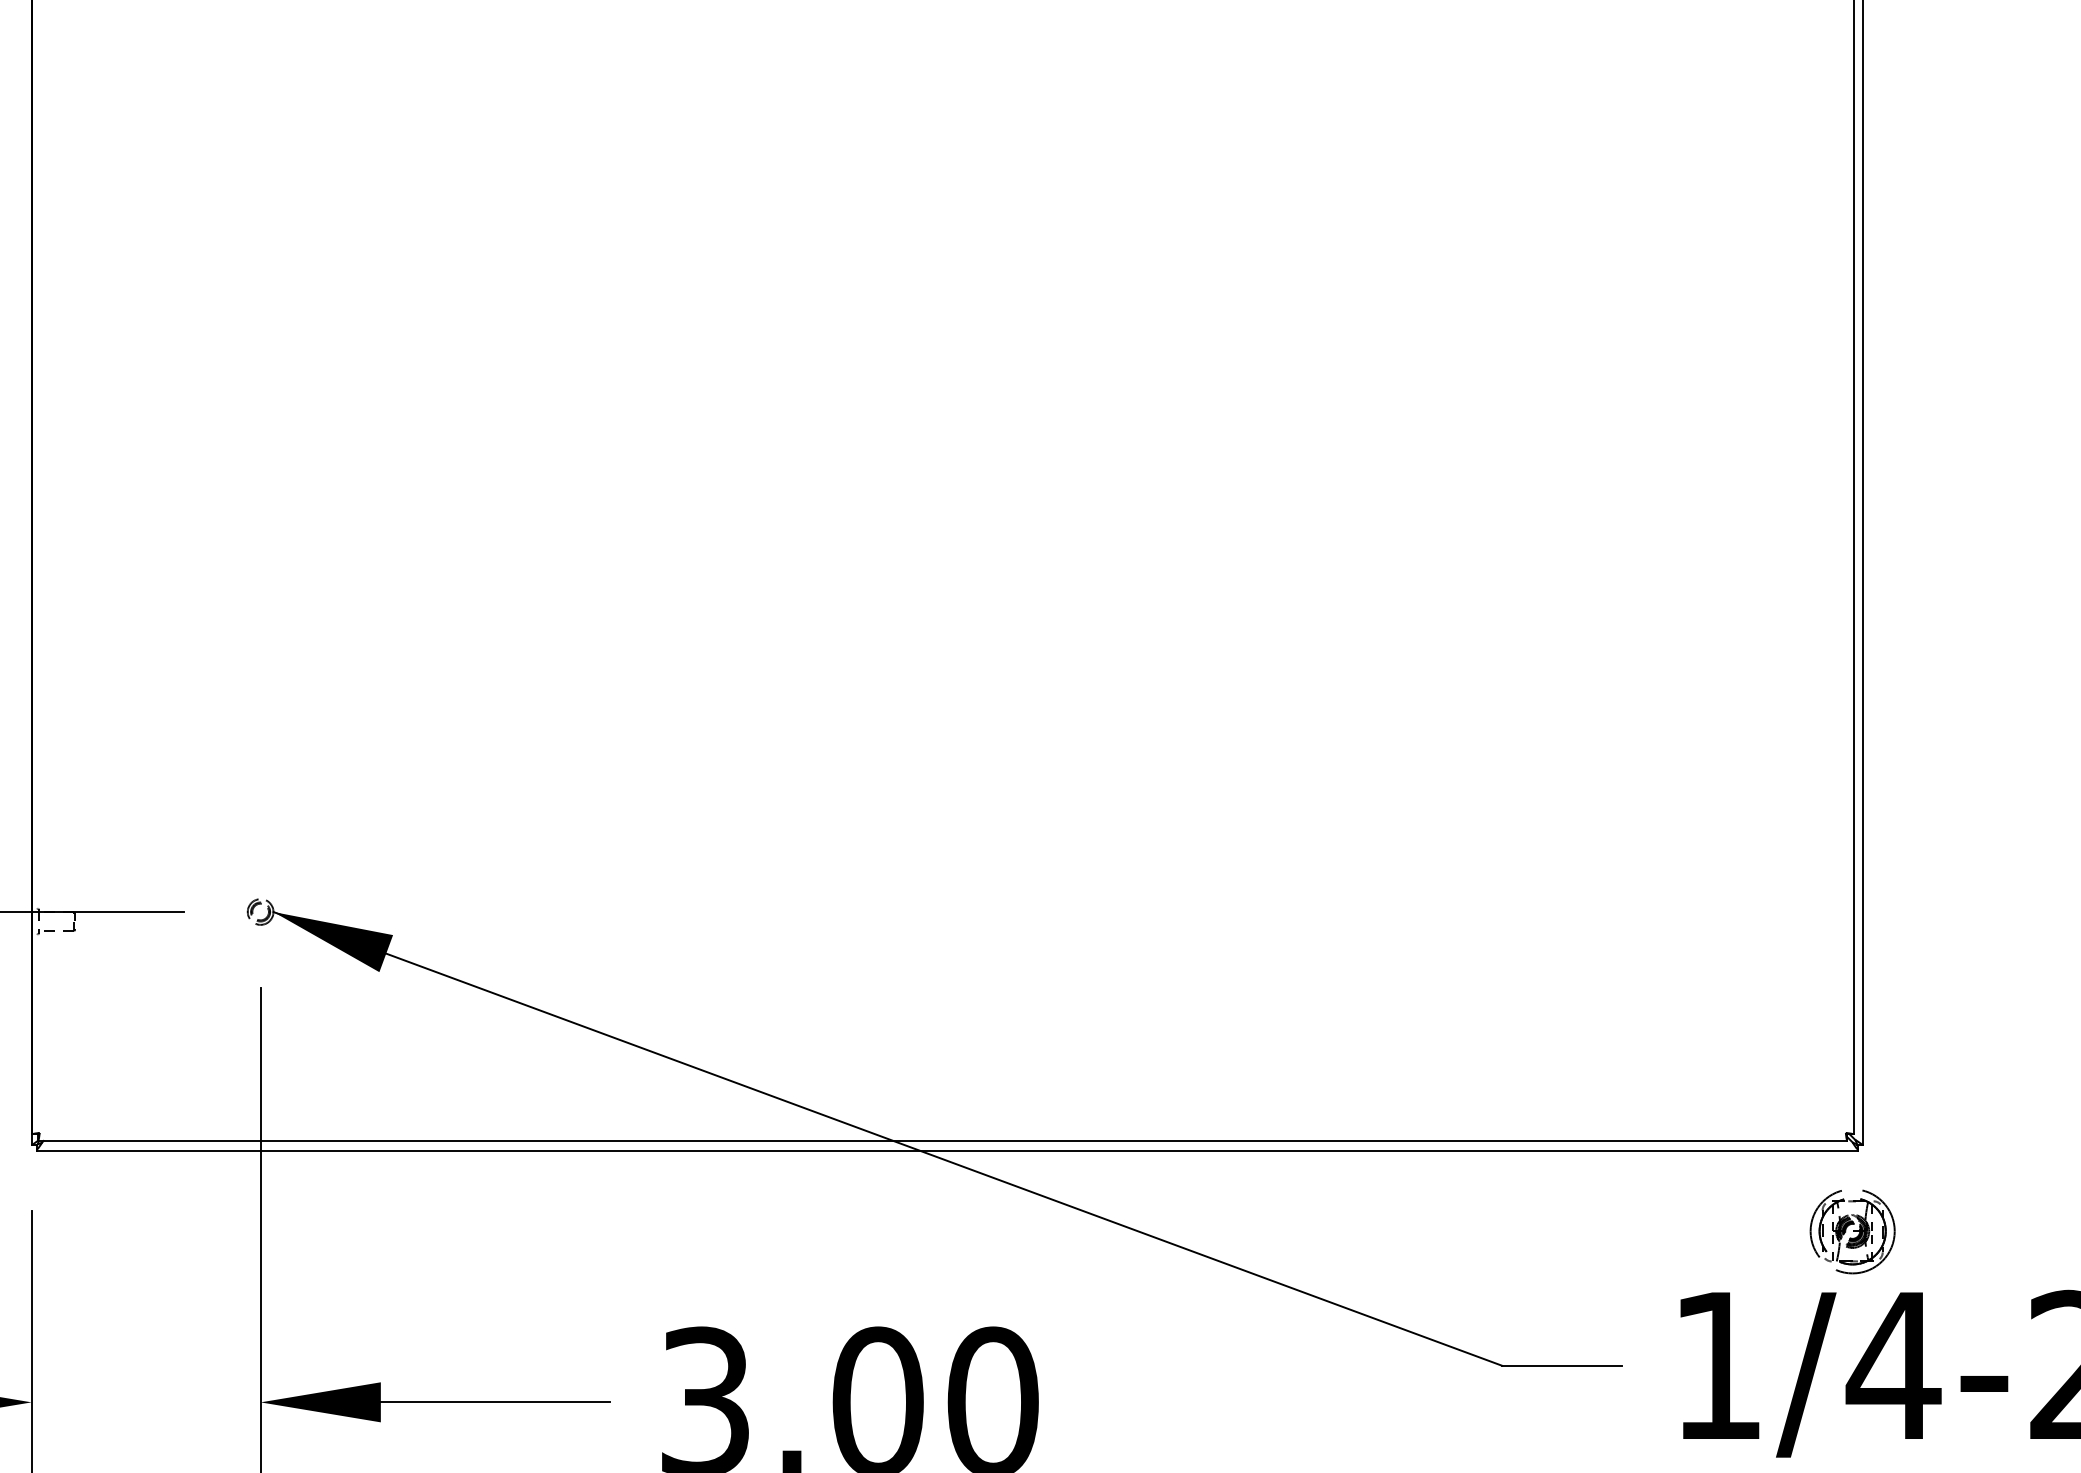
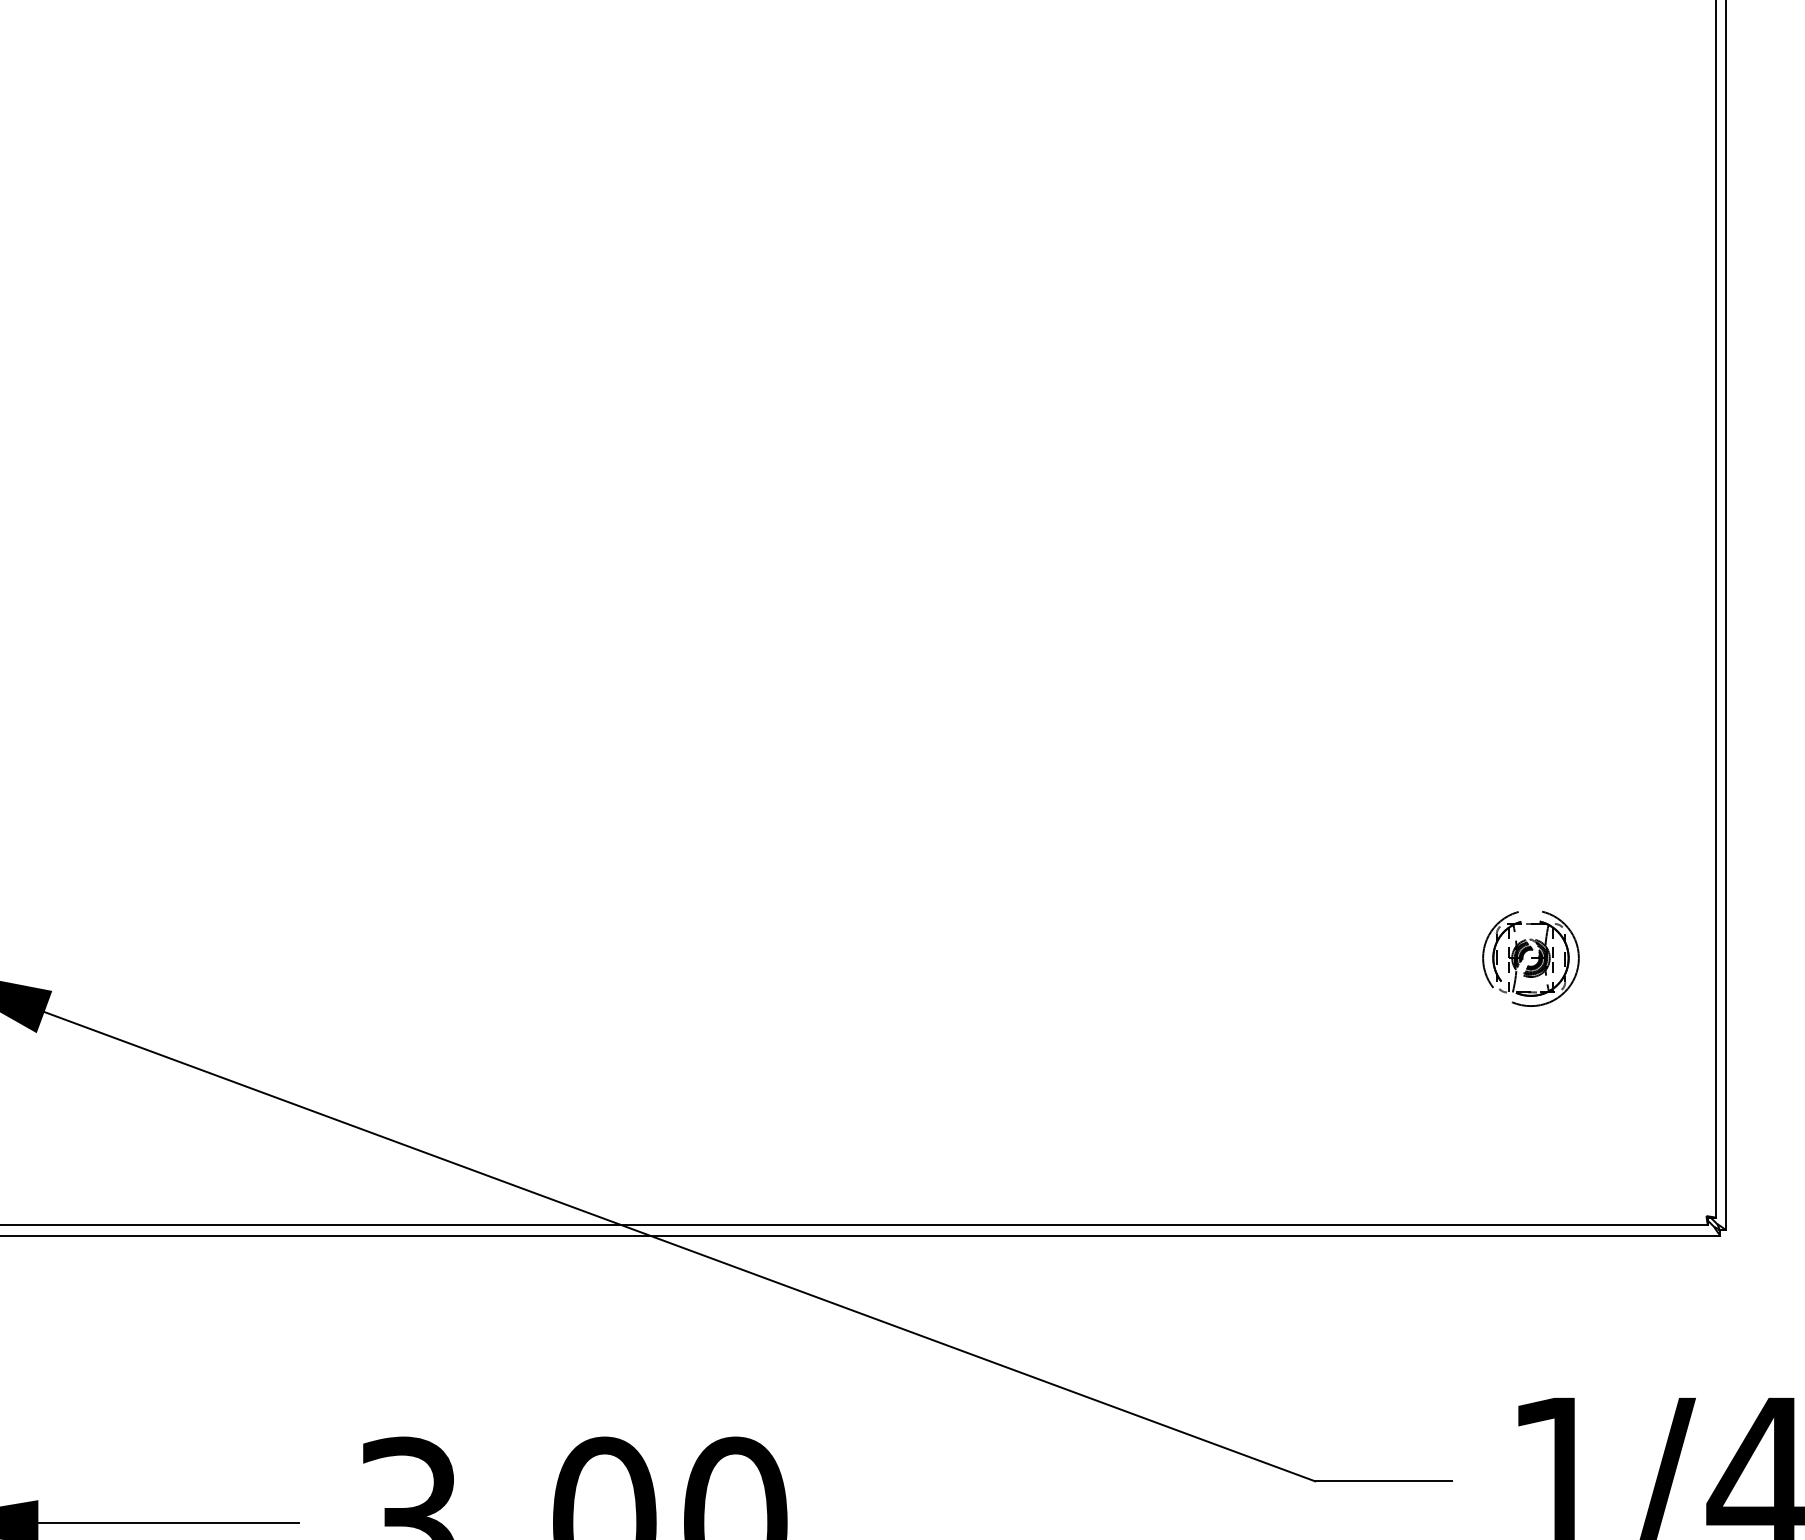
part: (1852, 1231) -> (1530, 958), moved

